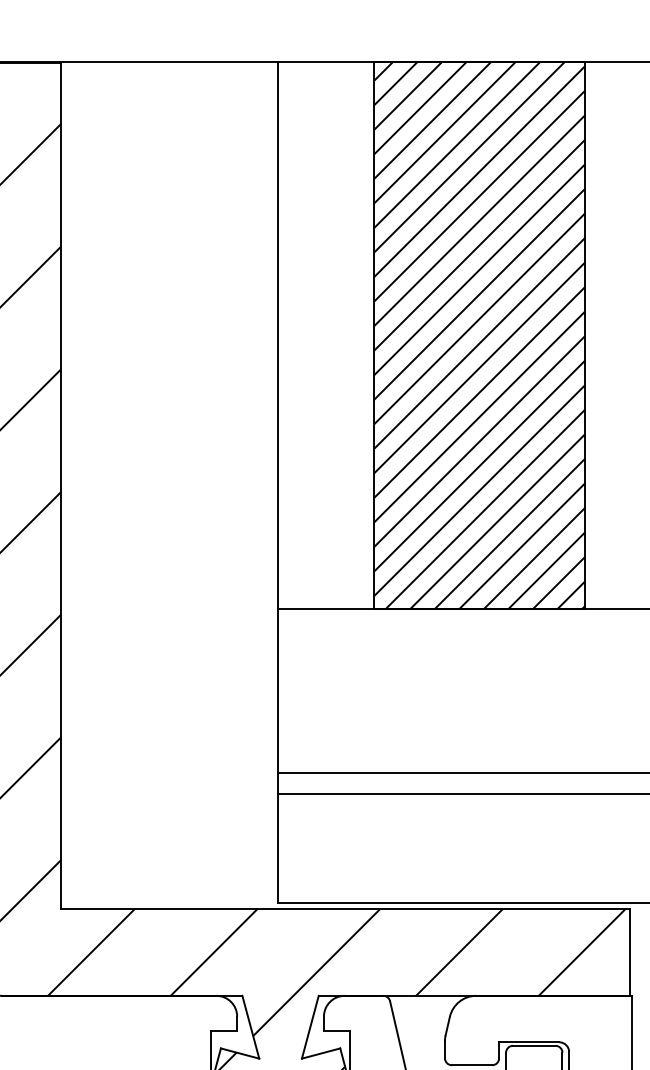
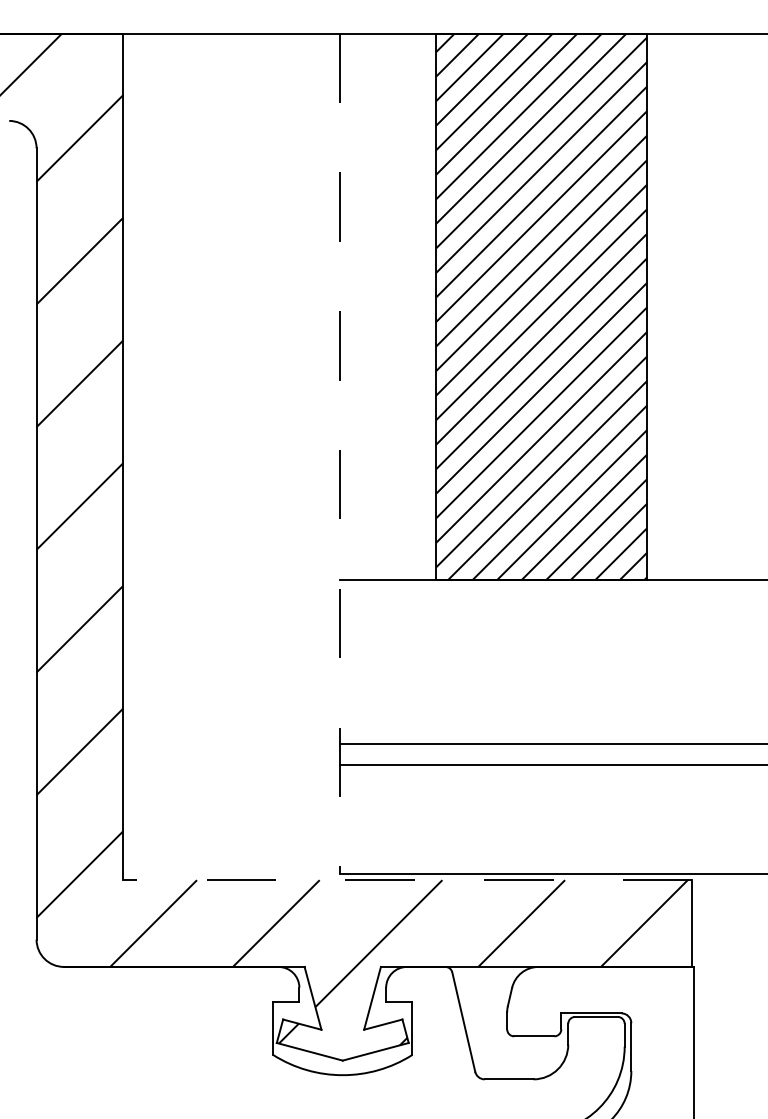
line: (278, 483) -> (340, 454), solid -> dashed
line: (345, 909) -> (407, 880), solid -> dashed

